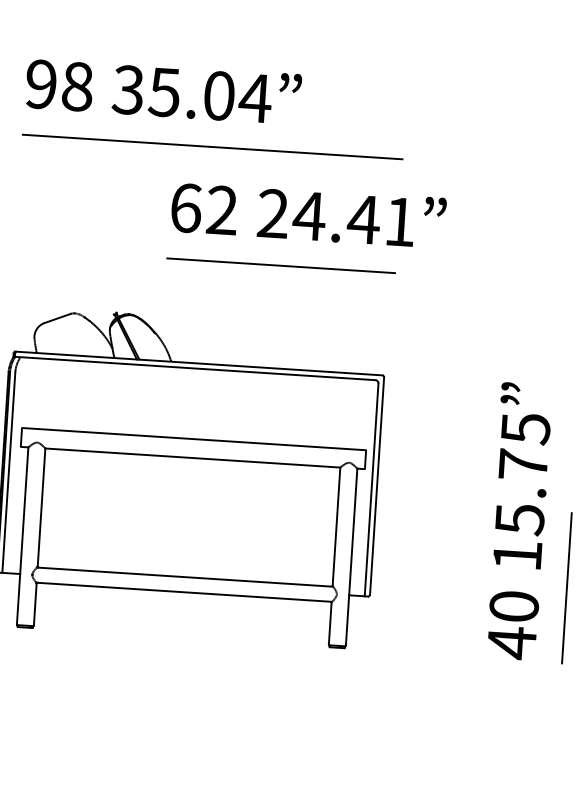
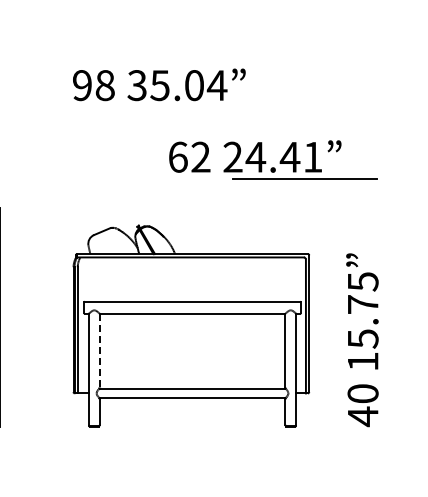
line: (211, 146) -> (191, 117), removed
line: (280, 265) -> (304, 178), moved
line: (41, 508) -> (99, 351), solid -> dashed
text: (518, 521) -> (362, 340), moved

